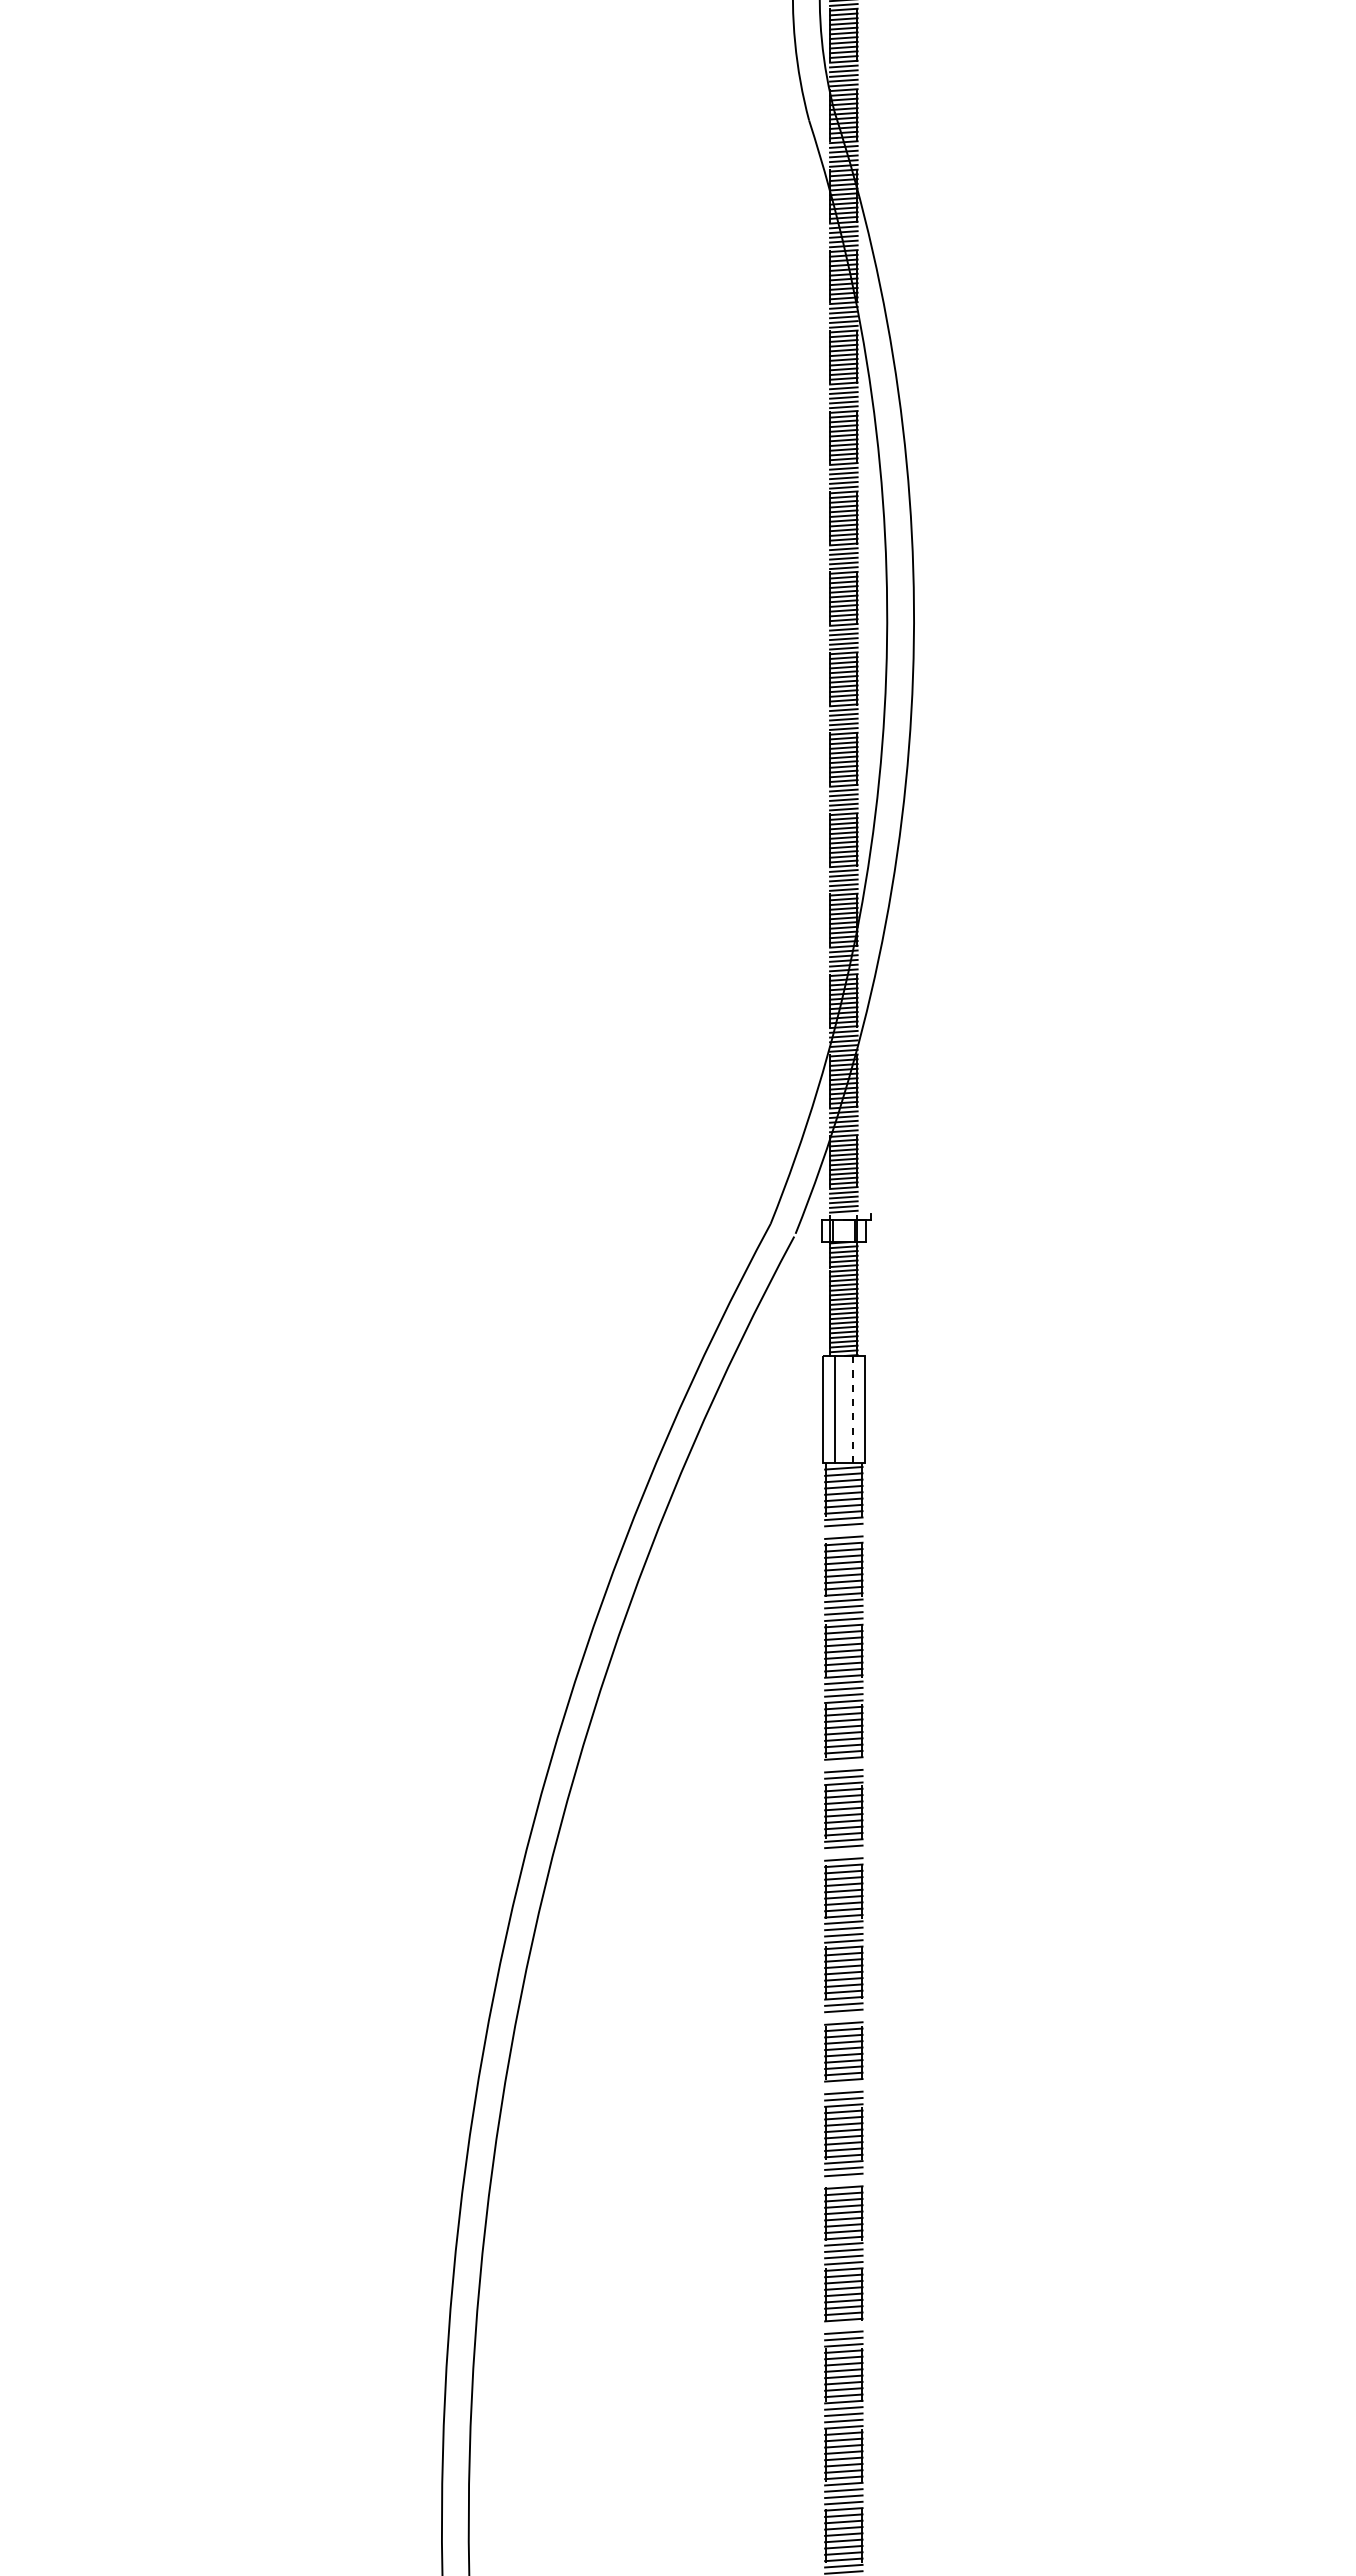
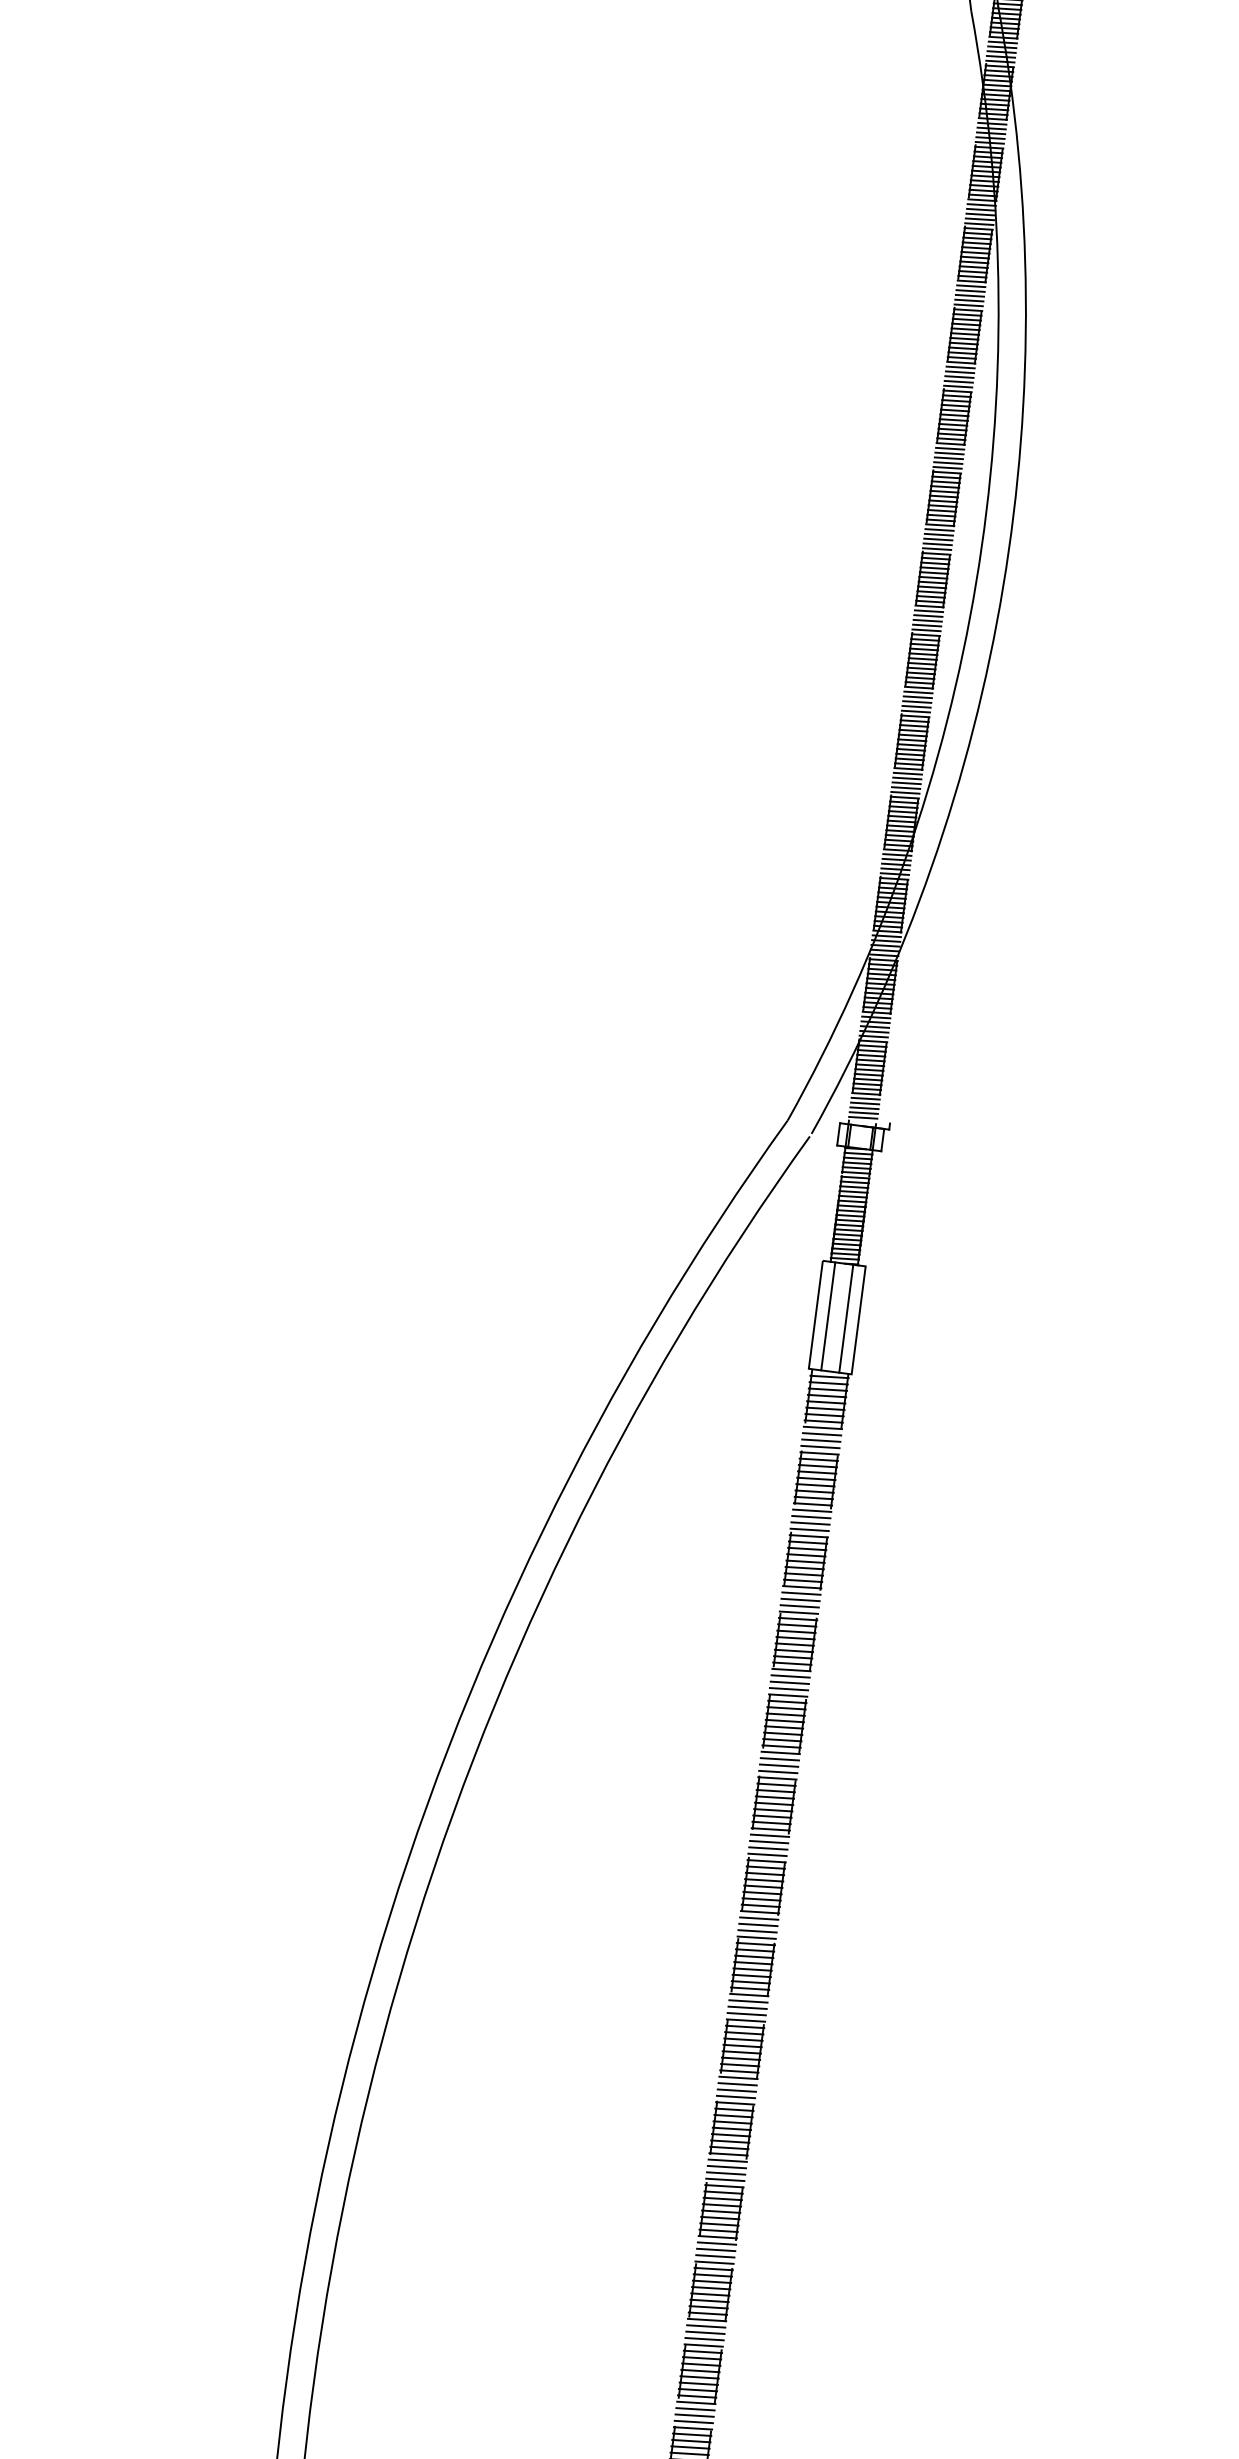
line: (852, 1410) -> (845, 1319), dashed -> solid
line: (843, 1531) -> (820, 1440), added
line: (843, 1764) -> (790, 1676), added
line: (843, 1852) -> (778, 1764), added
line: (843, 2016) -> (757, 1930), added
line: (843, 2086) -> (748, 2001), added
line: (843, 2180) -> (735, 2096), added
line: (843, 2326) -> (716, 2243), added

